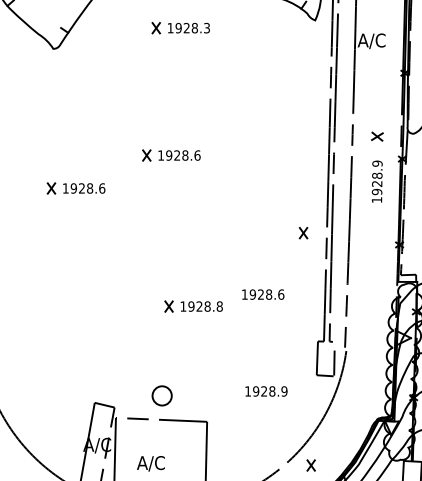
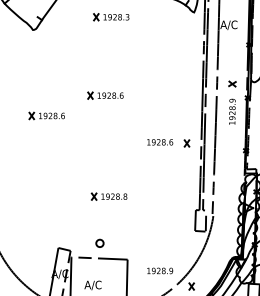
text: (263, 294) -> (160, 142), moved
part: (192, 306) -> (108, 196), moved
text: (267, 390) -> (160, 270), moved
part: (161, 393) -> (99, 242), size x0.62

